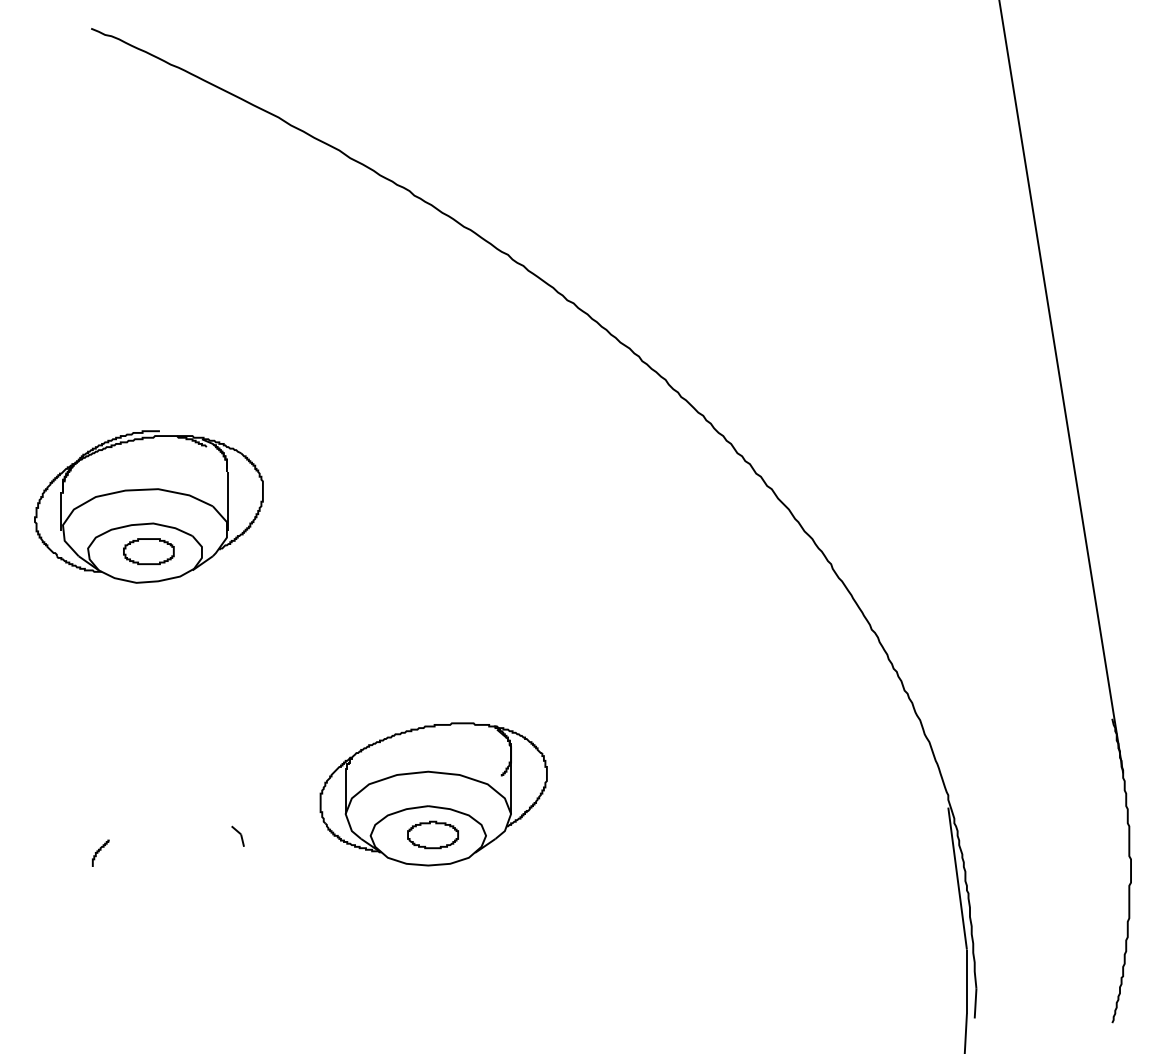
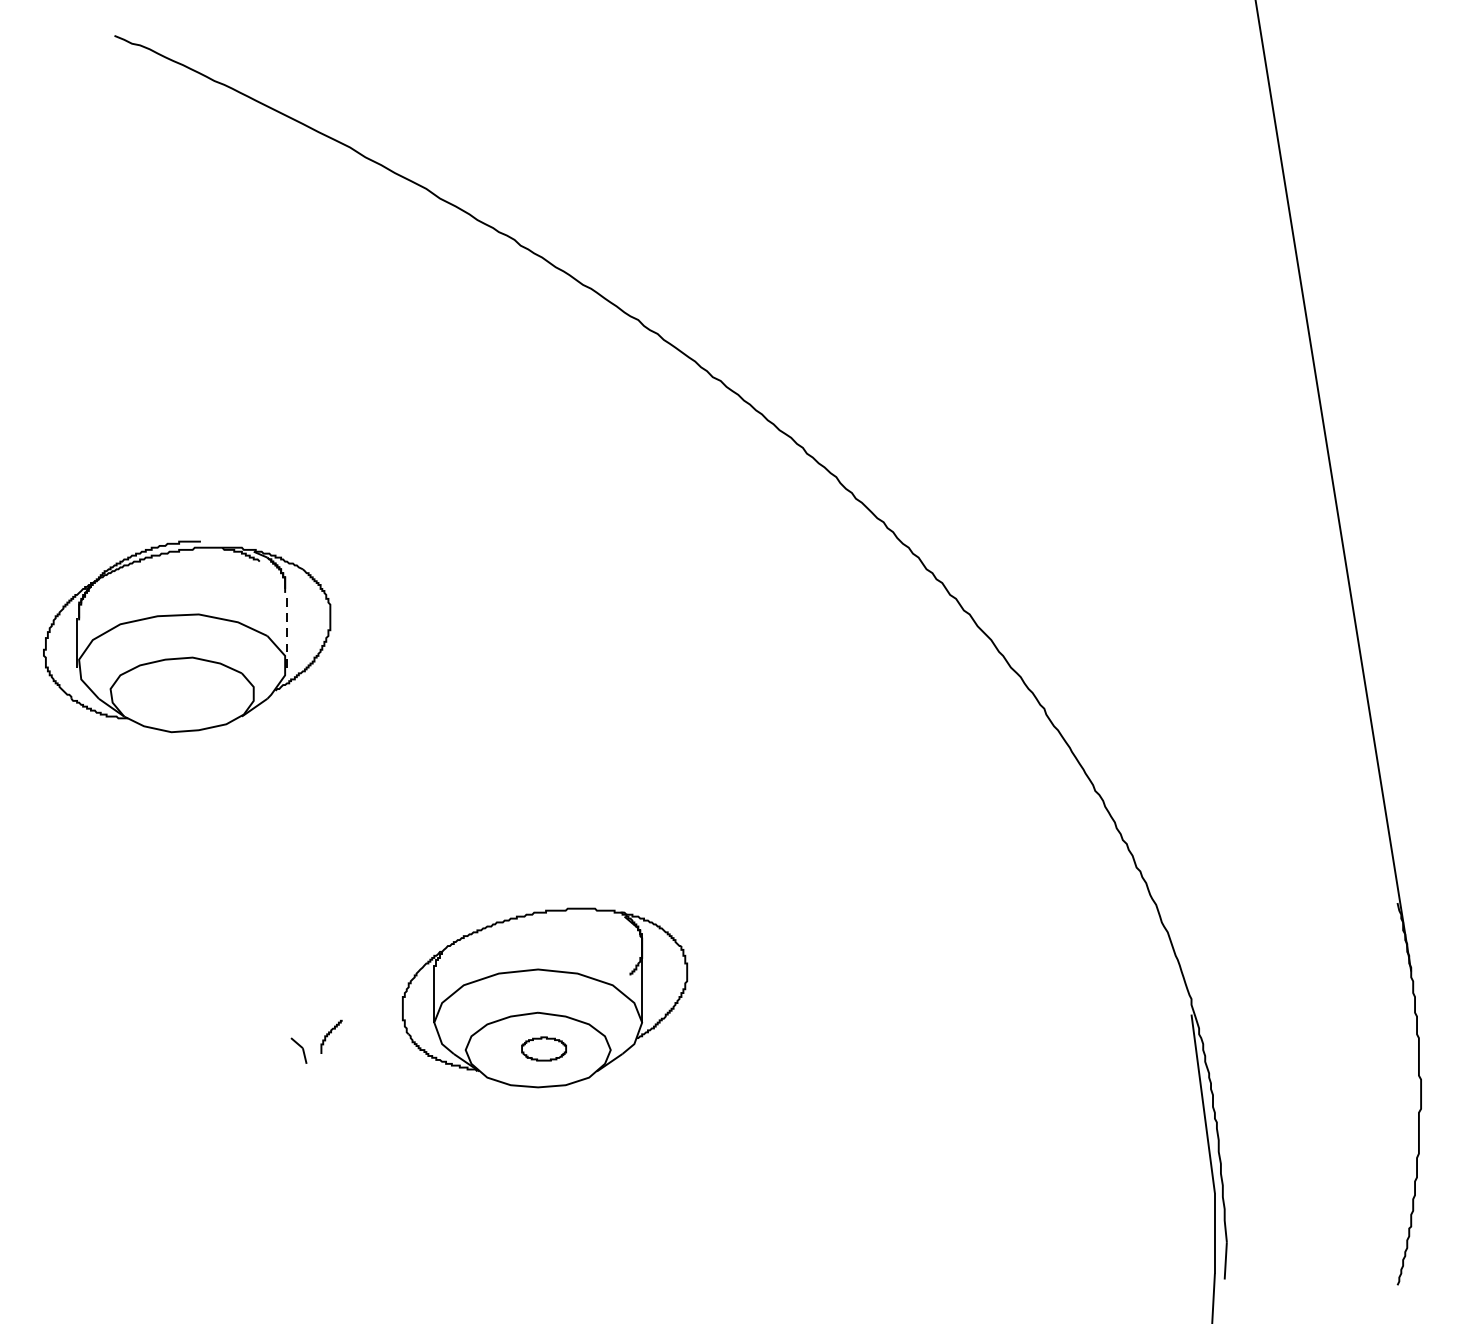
line: (228, 501) -> (287, 629), solid -> dashed
part: (148, 551) -> (186, 692), removed
part: (432, 834) -> (543, 1048), size x0.7
curve: (99, 852) -> (329, 1035), moved

